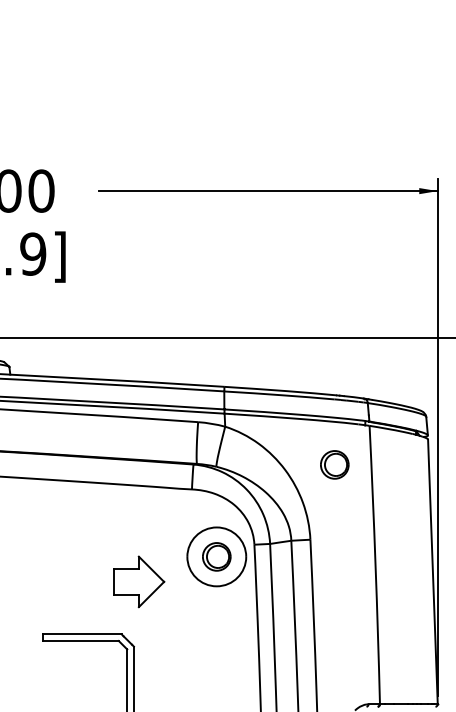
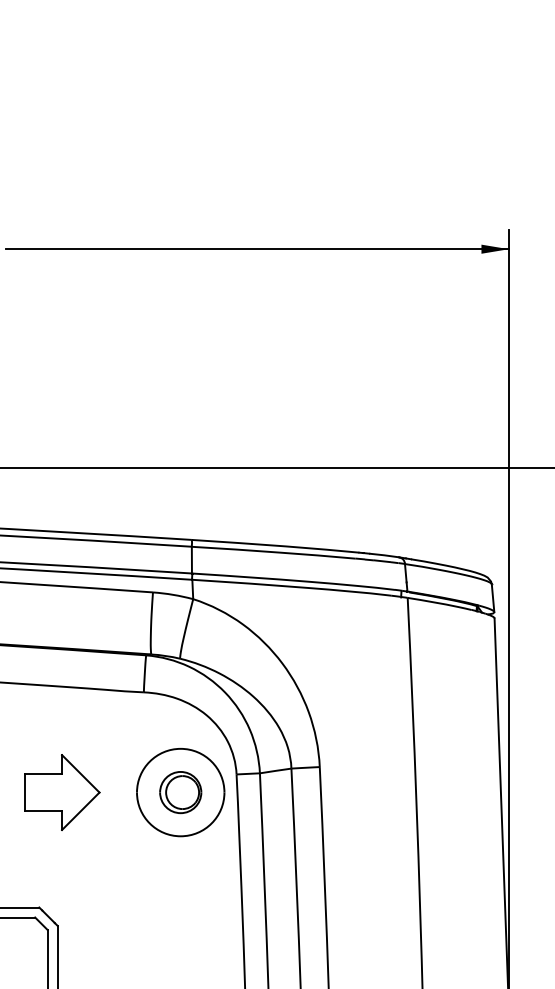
part: (334, 464) -> (355, 655), removed
part: (139, 581) -> (62, 791), moved

